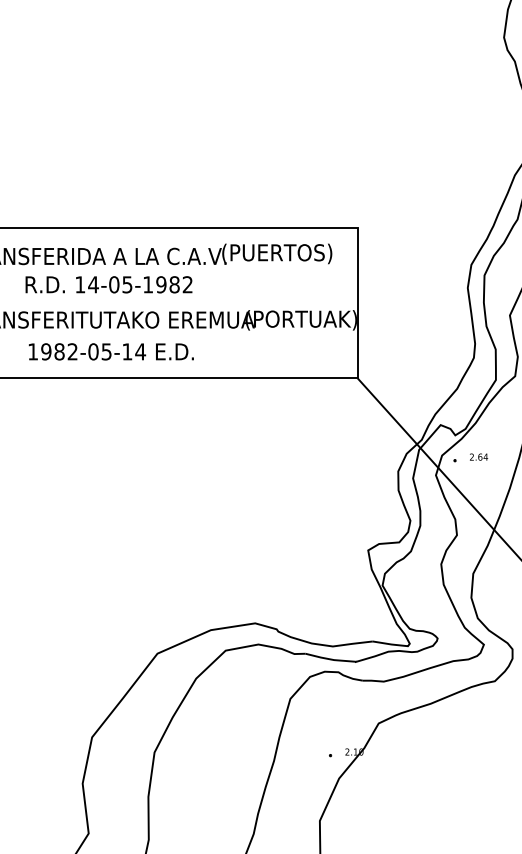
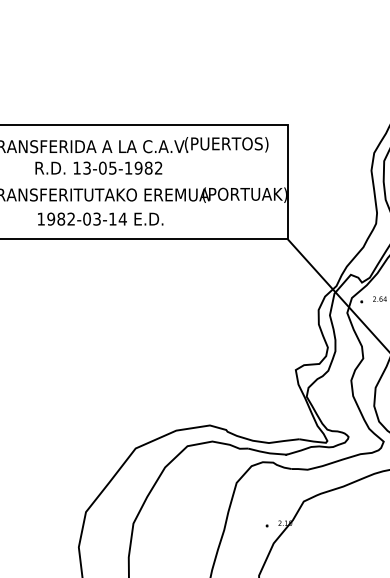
text: (93, 284) -> (87, 167), 14-05-1982 -> 13-05-1982
text: (106, 351) -> (96, 218), 1982-05-14 -> 1982-03-14

